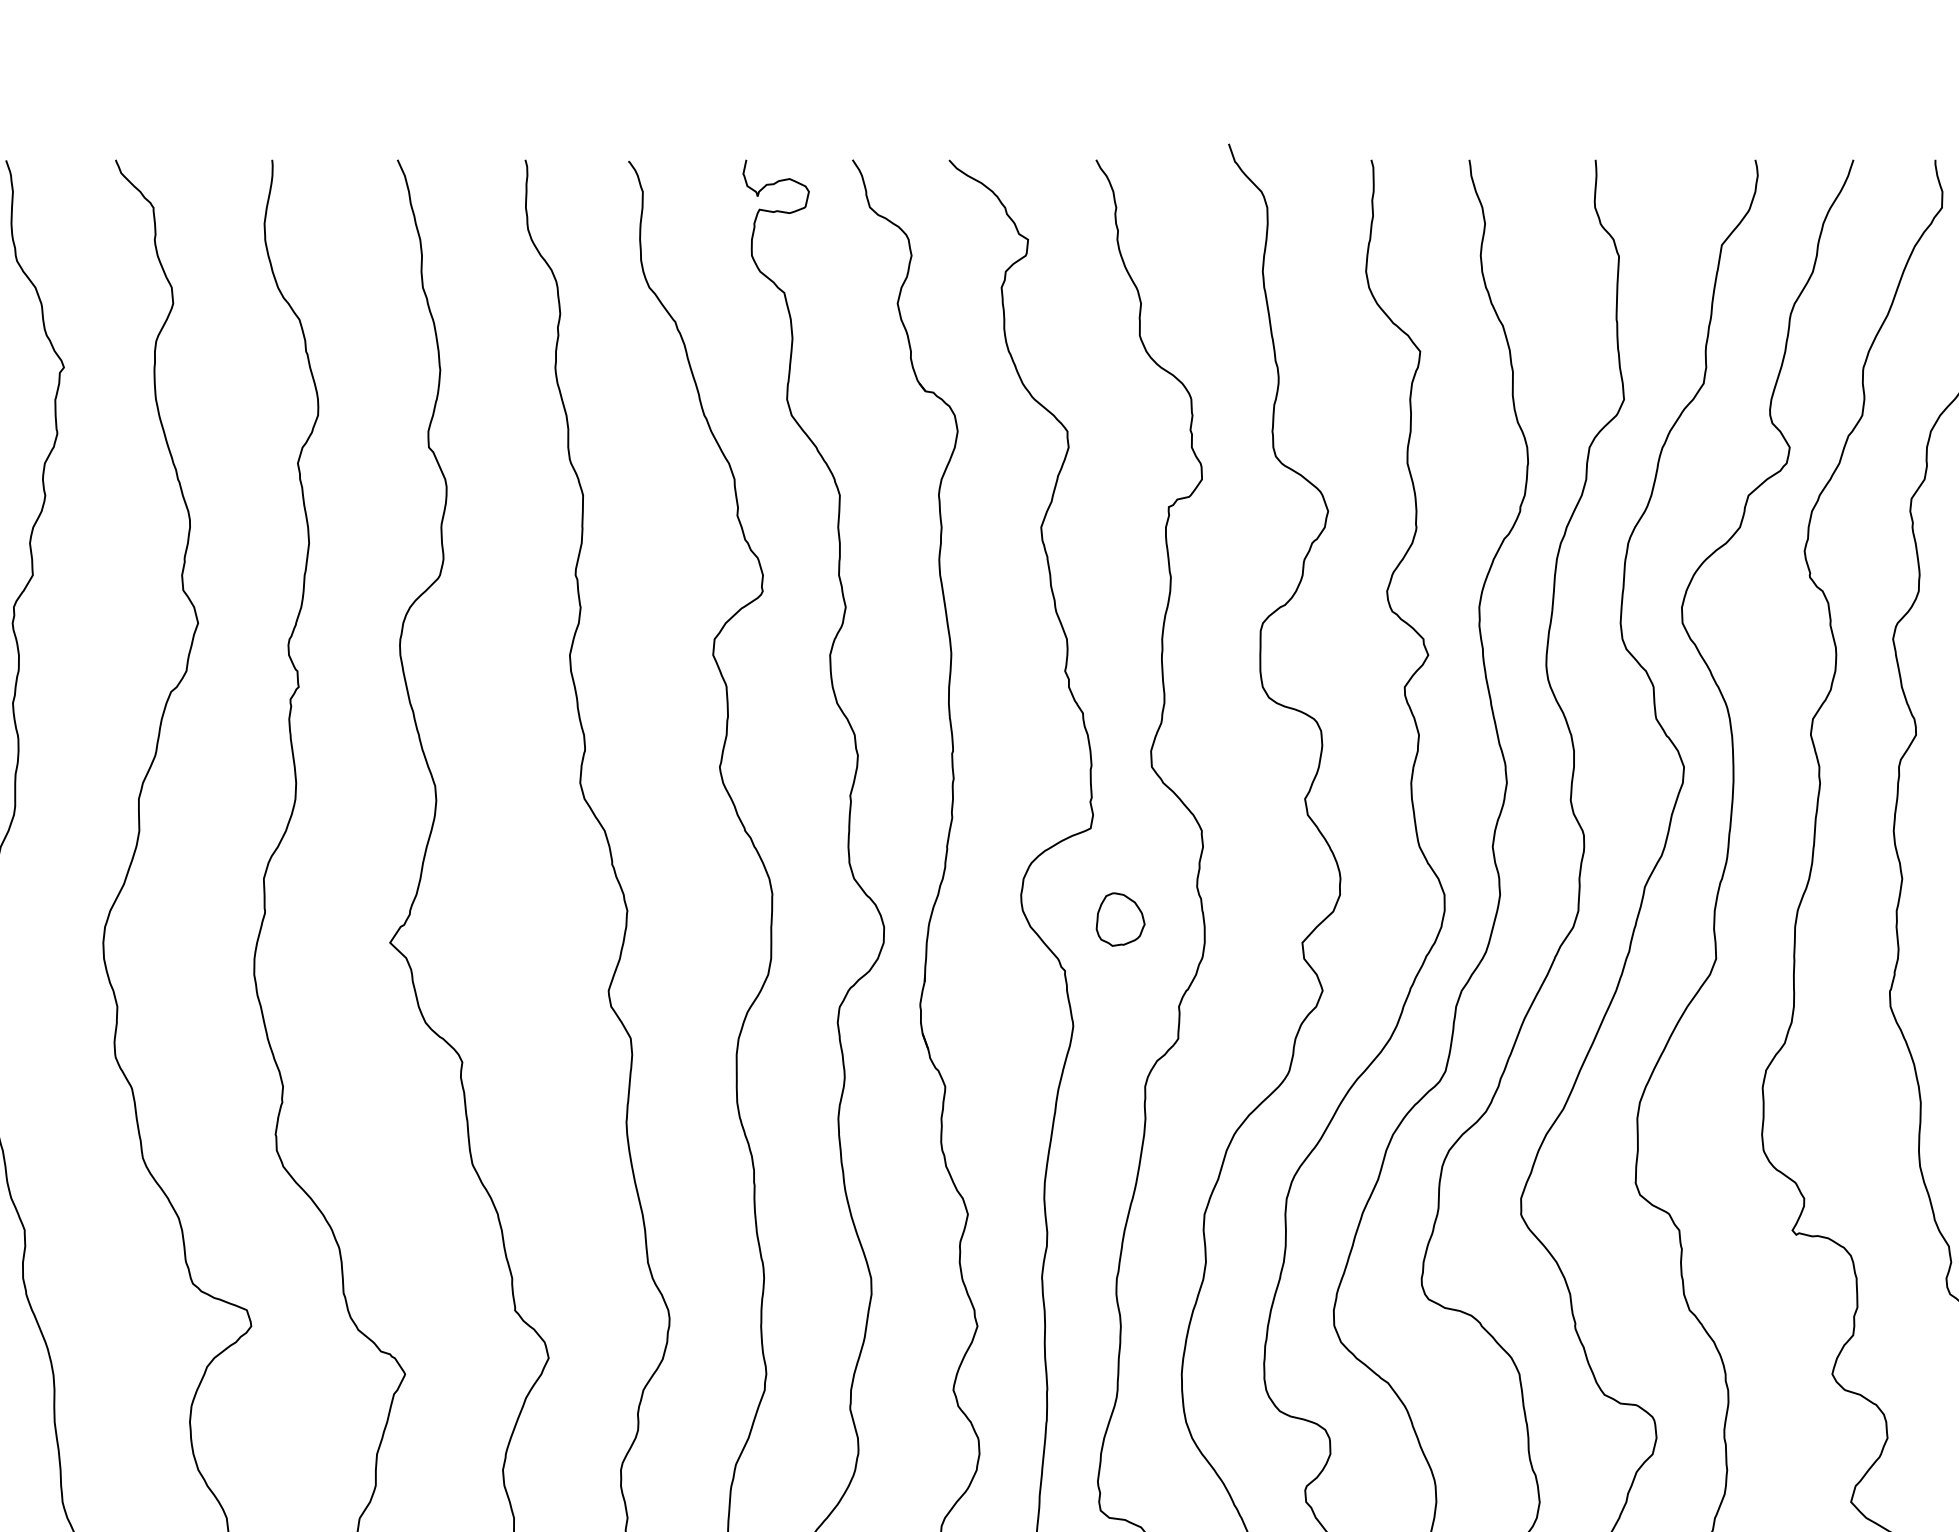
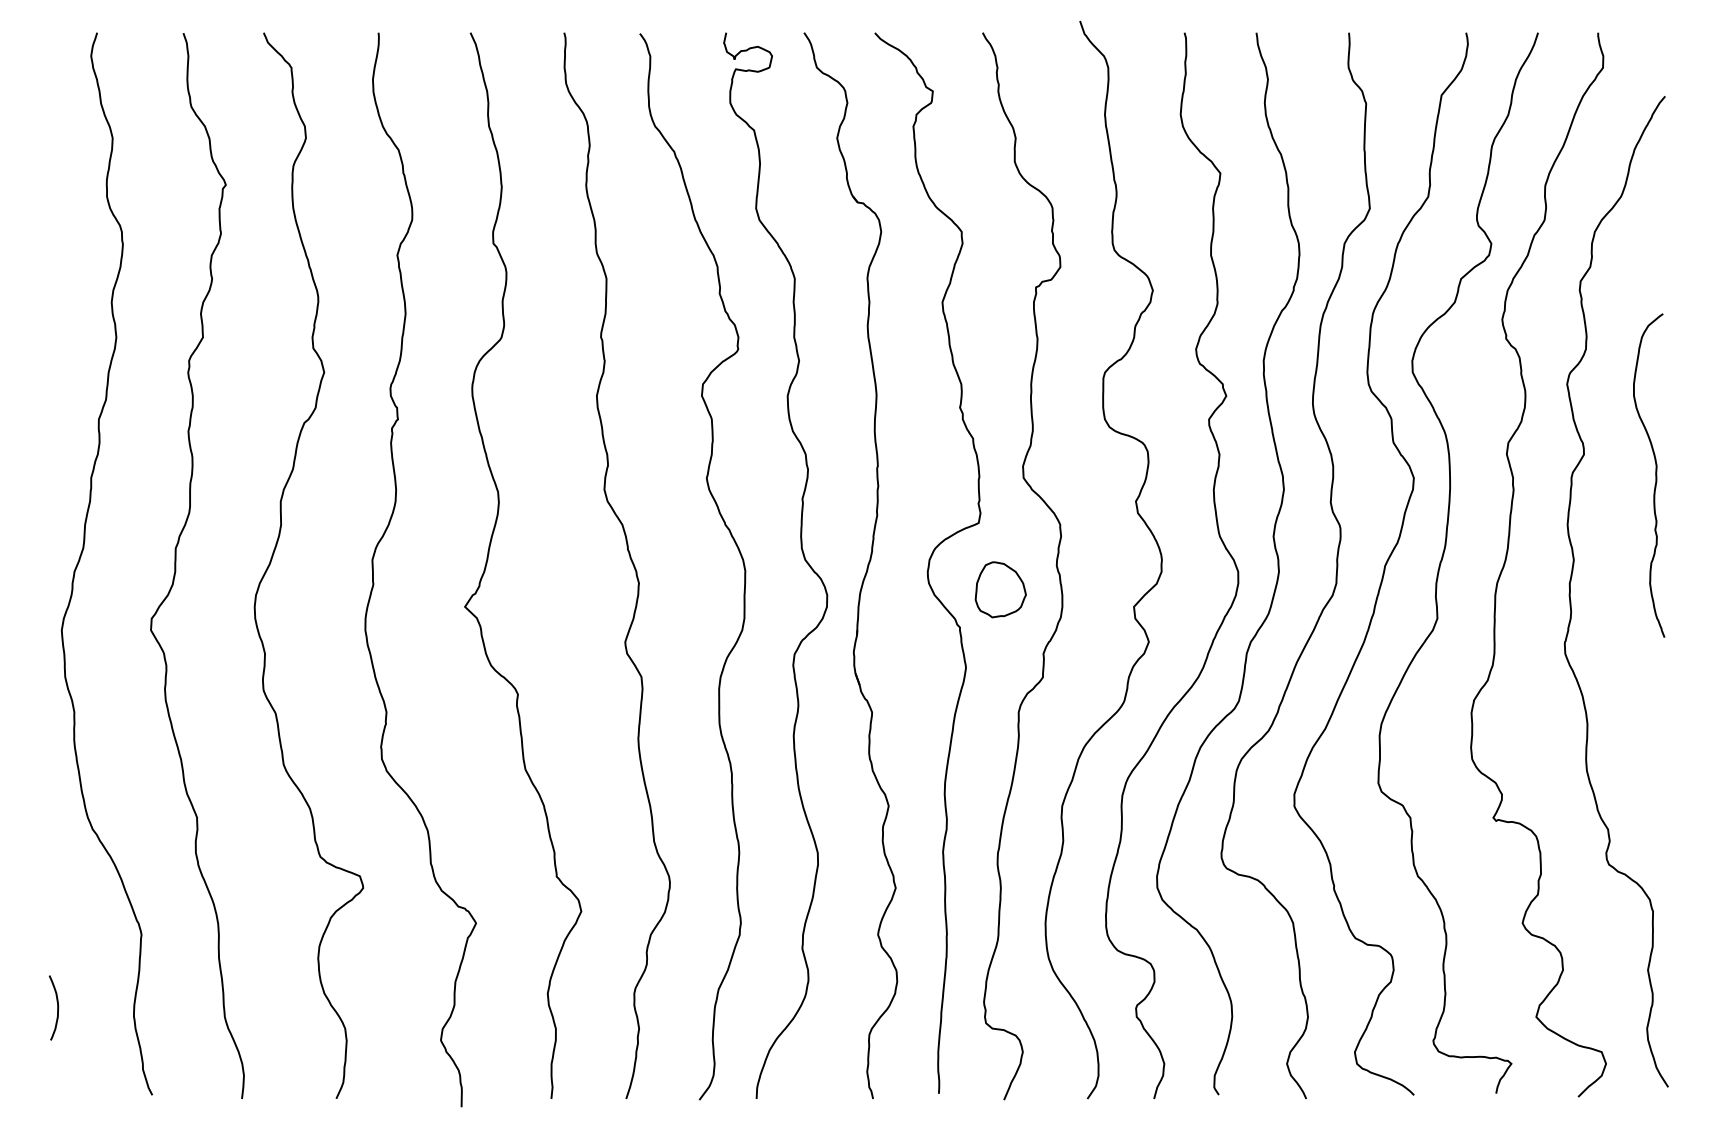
part: (1120, 919) -> (1000, 589), size x1.43

